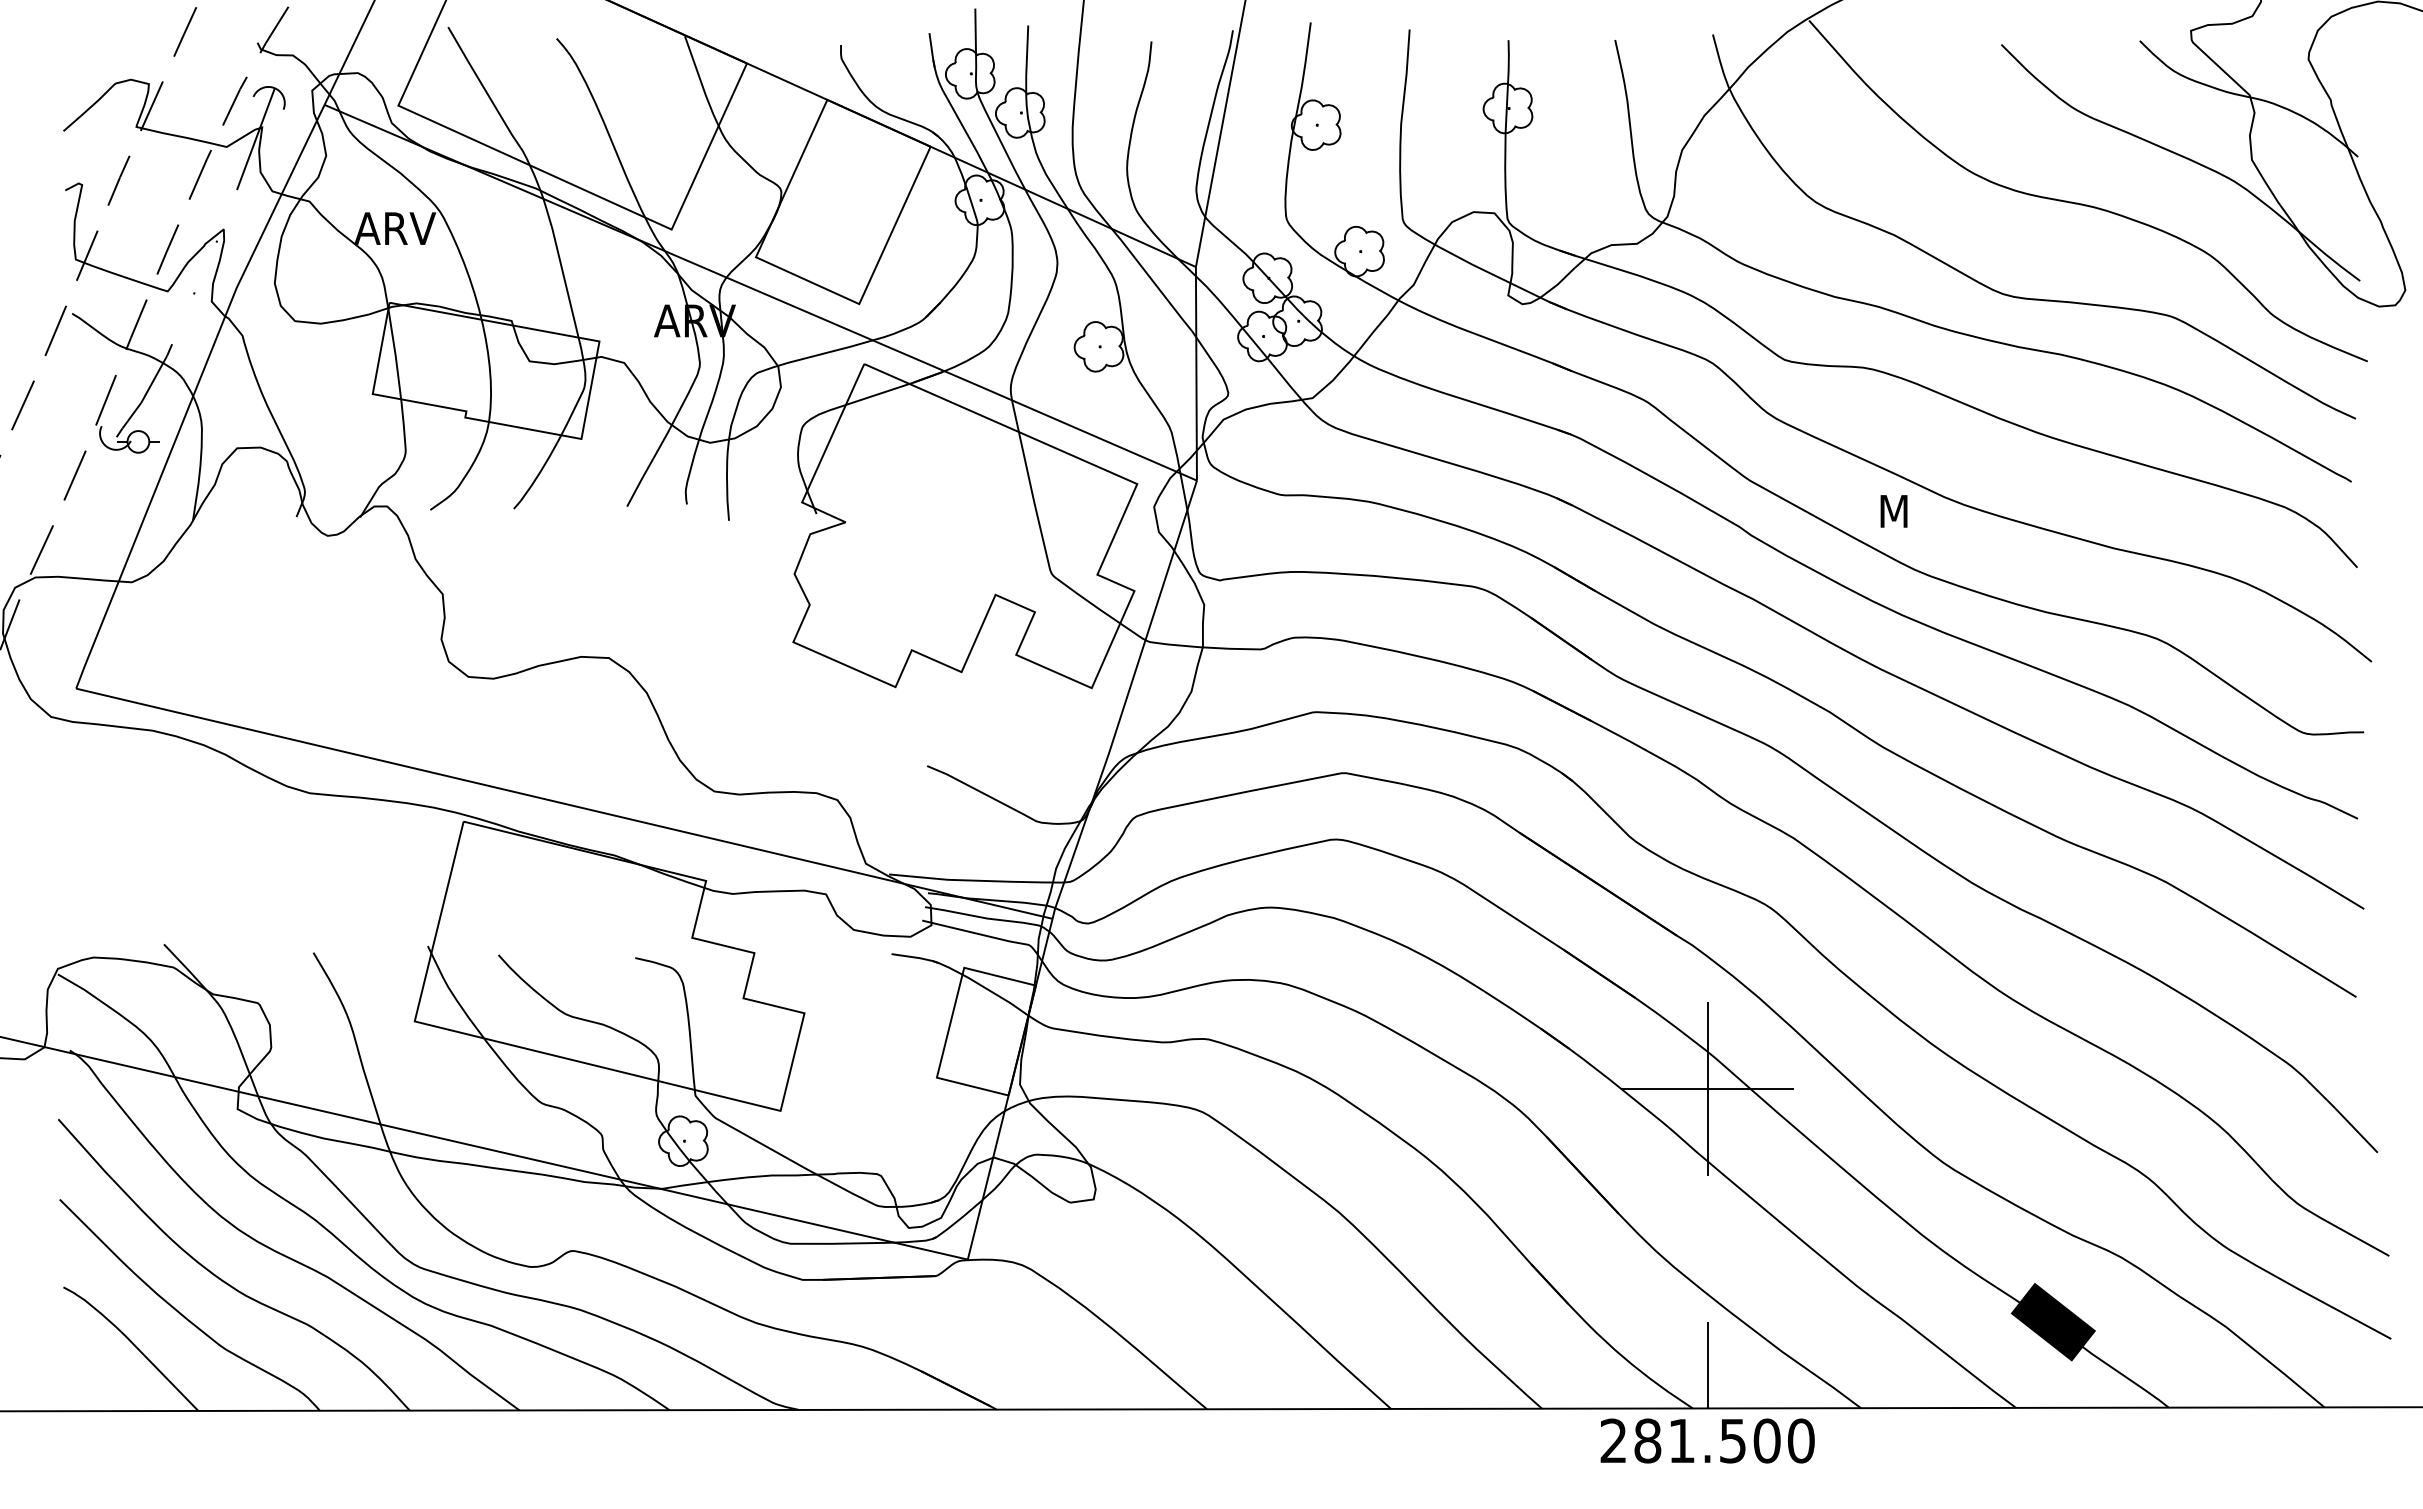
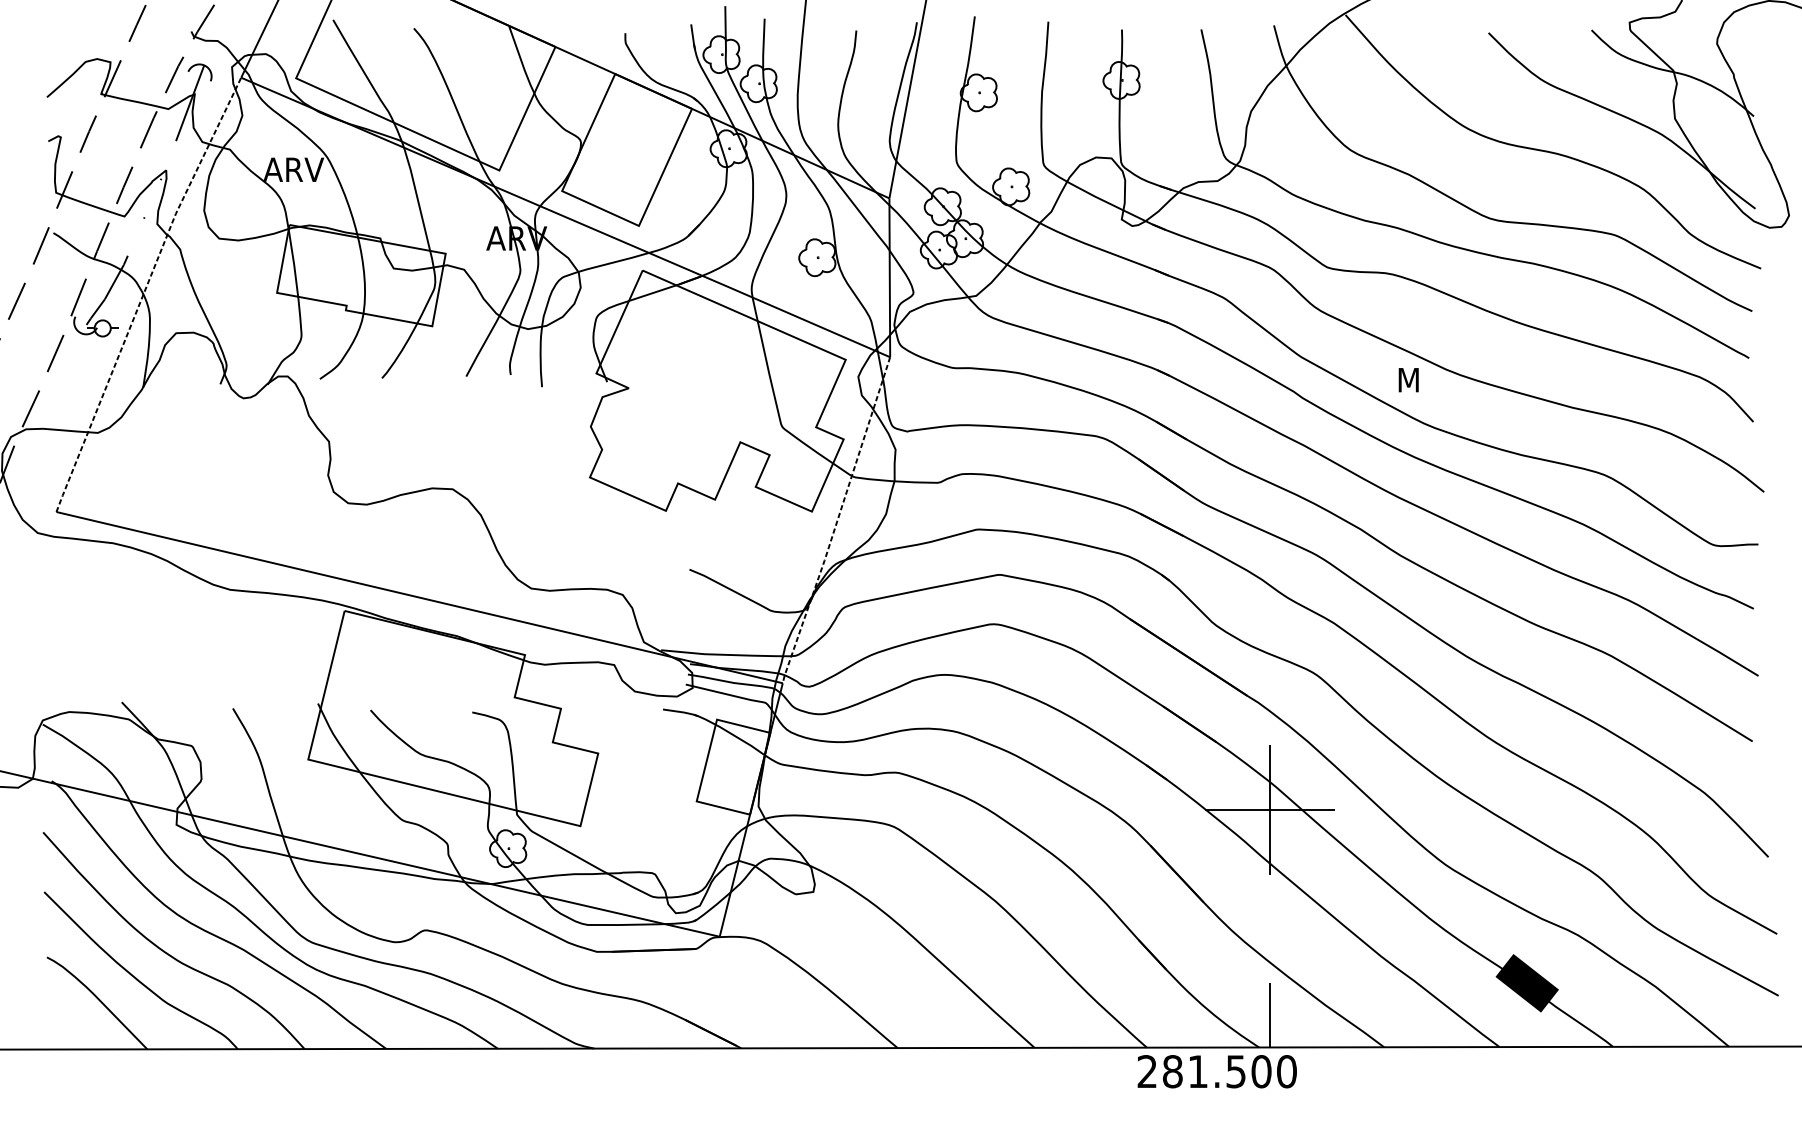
line: (194, 393) -> (144, 292), solid -> dashed
line: (1125, 701) -> (837, 521), solid -> dashed
text: (1707, 1440) -> (1217, 1071), moved

